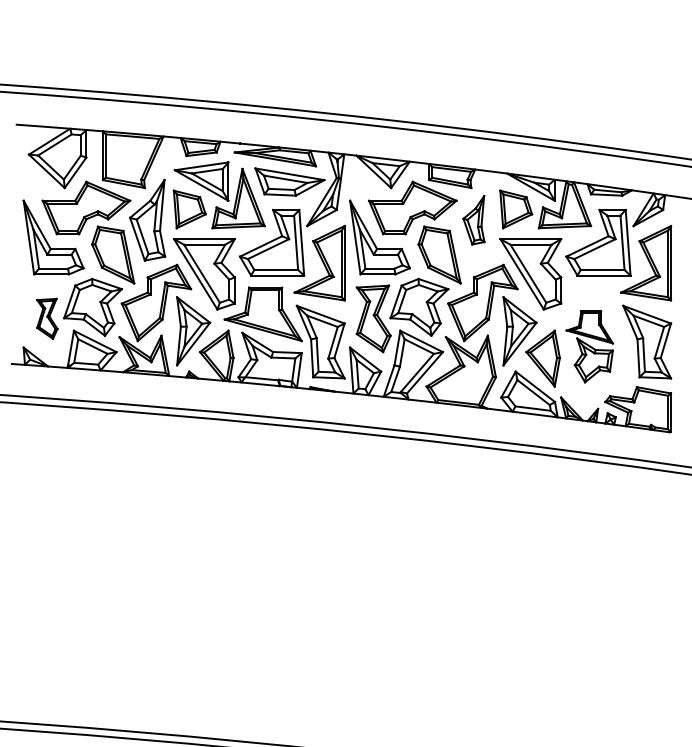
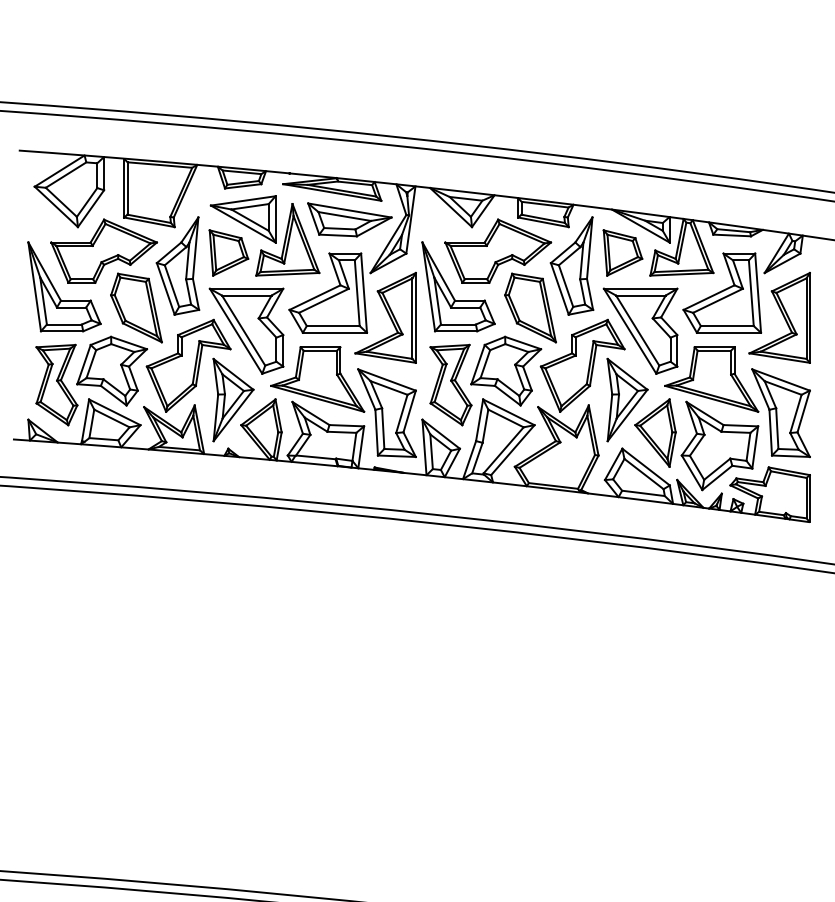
part: (473, 219) -> (571, 265), size x1.67
part: (46, 318) -> (56, 384), size x1.67
part: (589, 346) -> (711, 418), size x1.67

